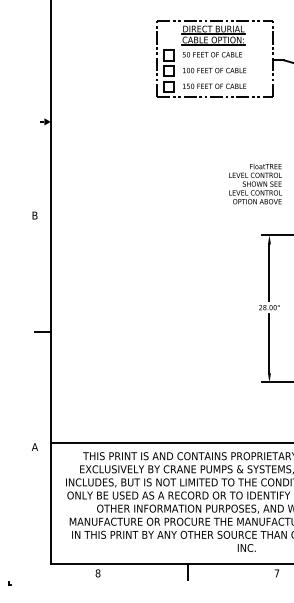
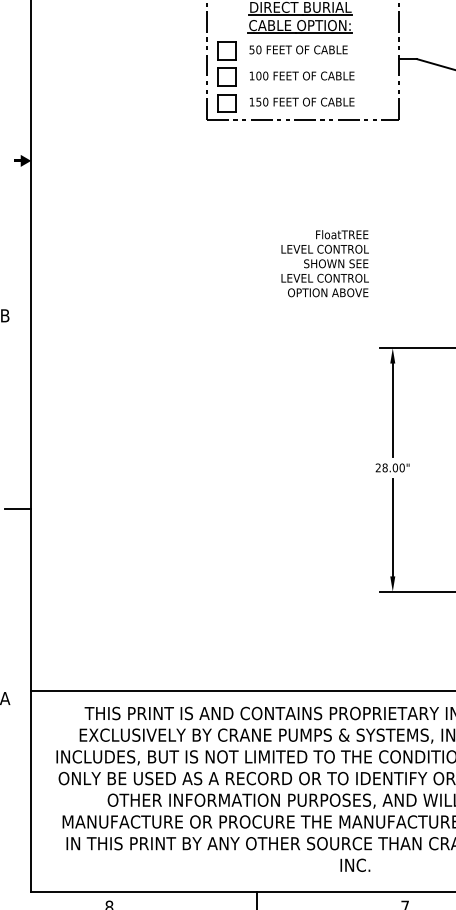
text: (255, 184) -> (325, 264), moved

